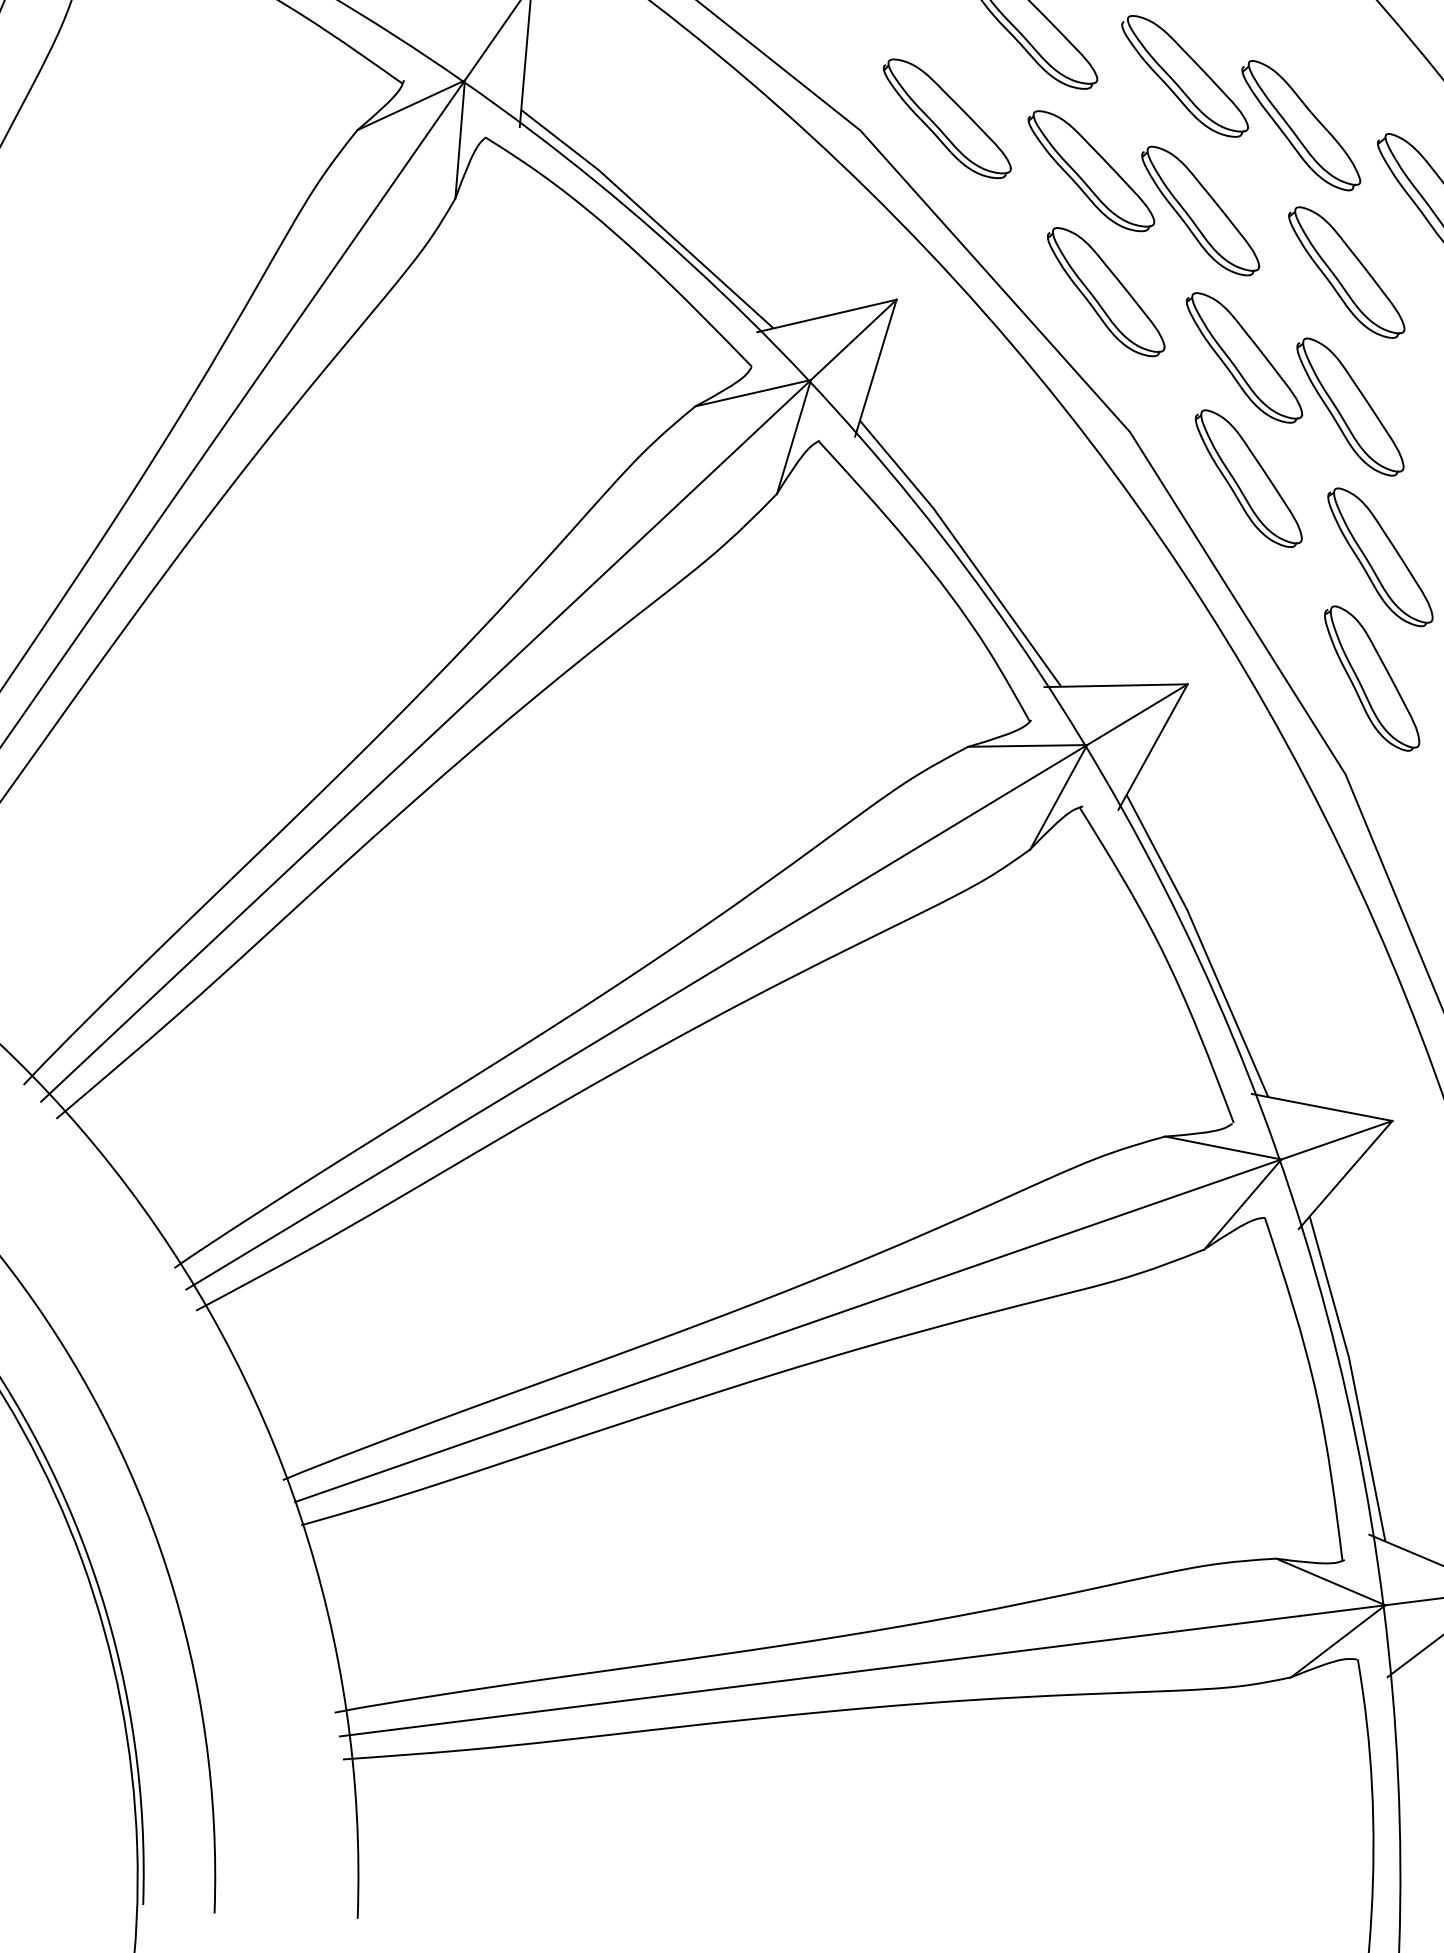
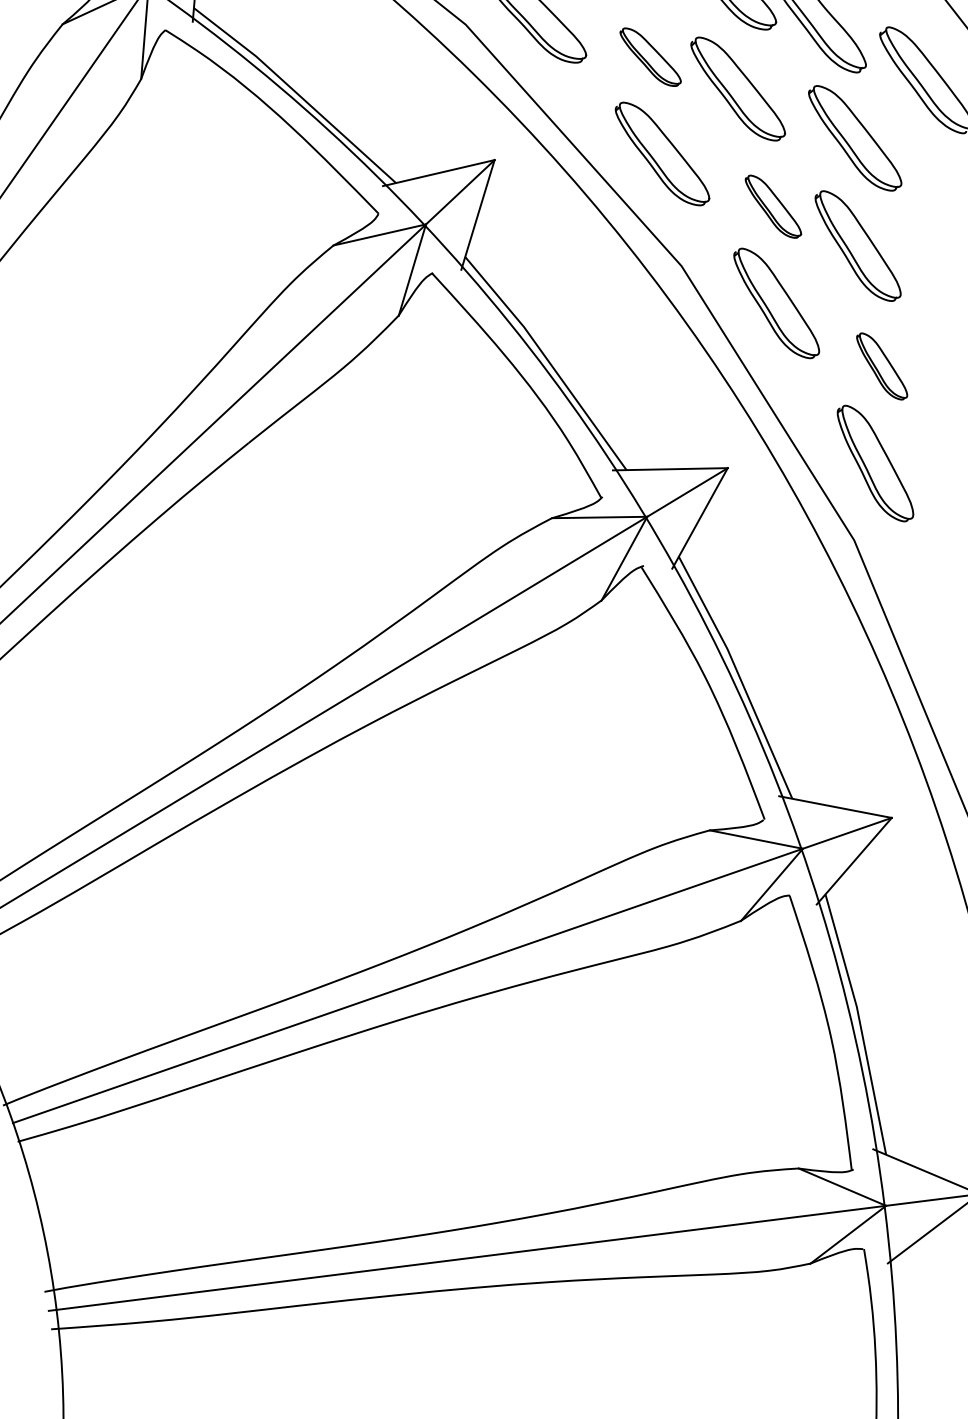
part: (1091, 171) -> (650, 57), size x0.6
part: (1244, 357) -> (773, 206), size x0.6
part: (1380, 557) -> (882, 366), size x0.6

